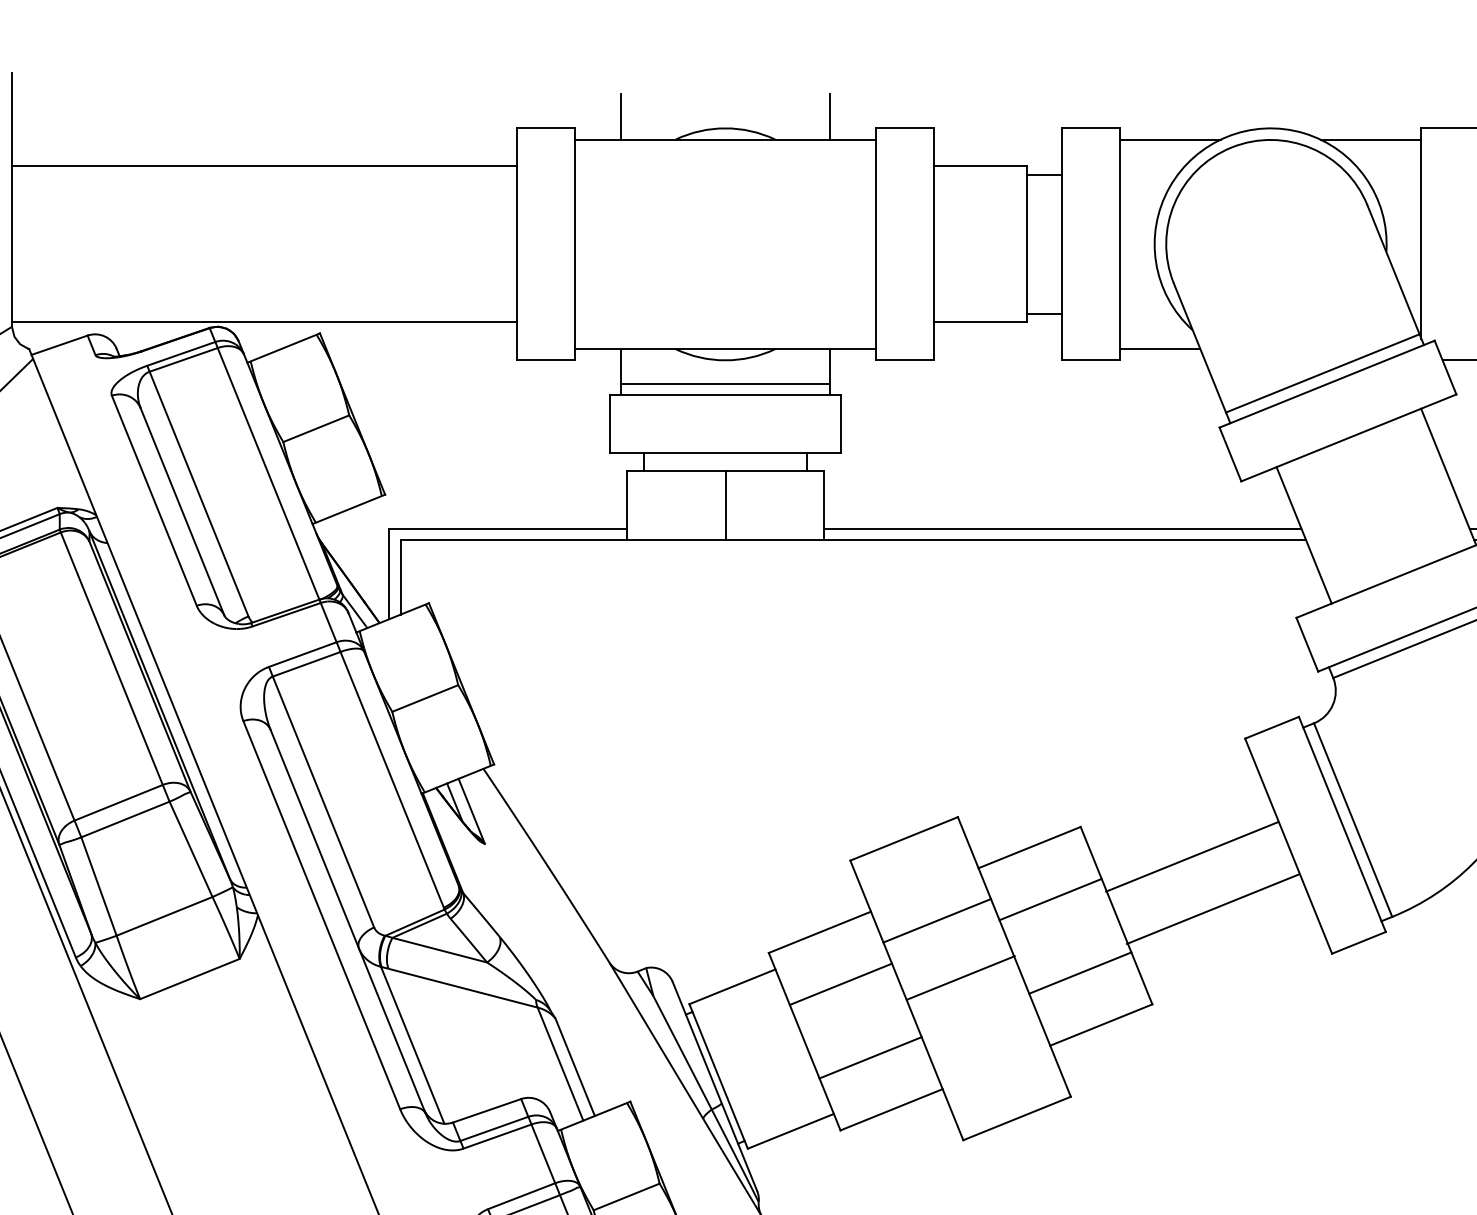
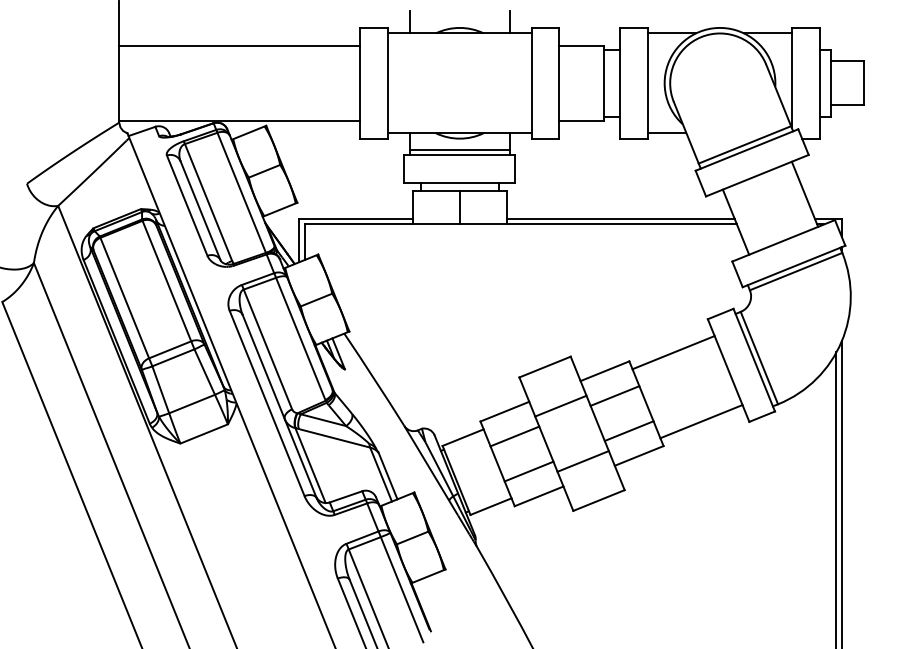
line: (1192, 856) -> (673, 352), moved
line: (1212, 908) -> (701, 421), moved
line: (959, 978) -> (582, 461), moved

